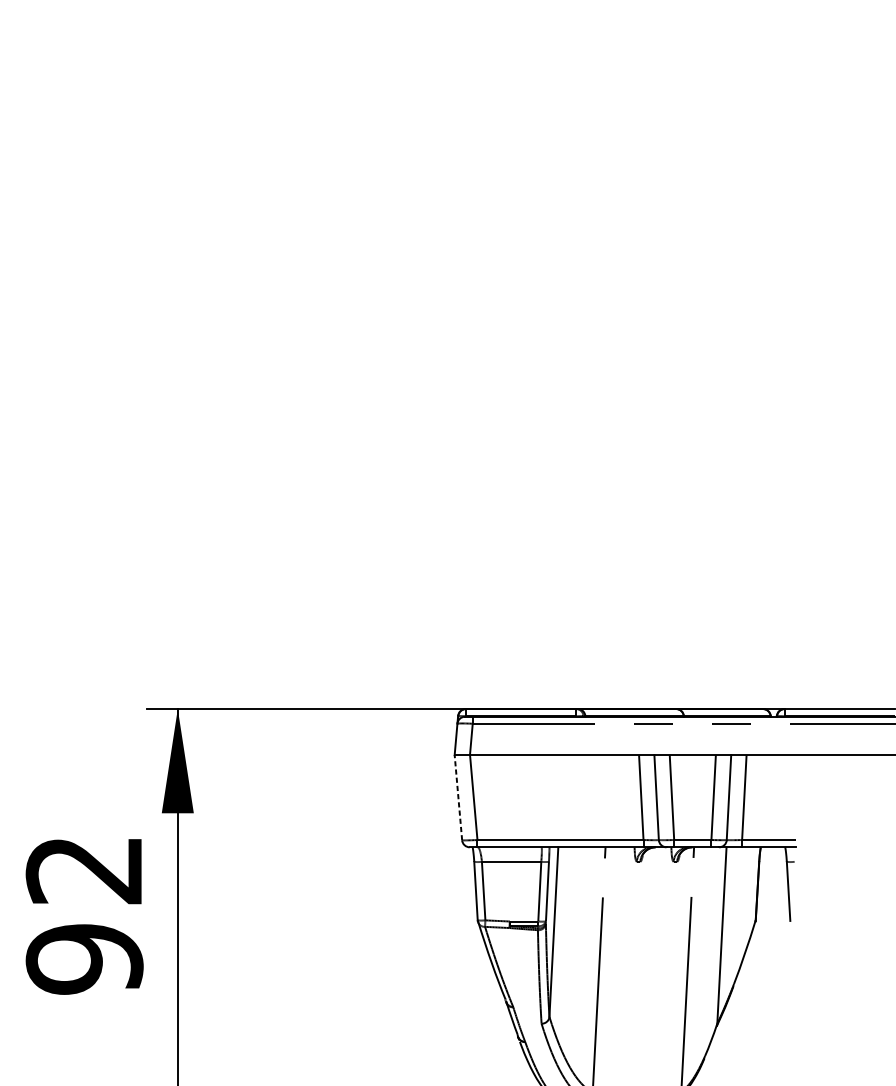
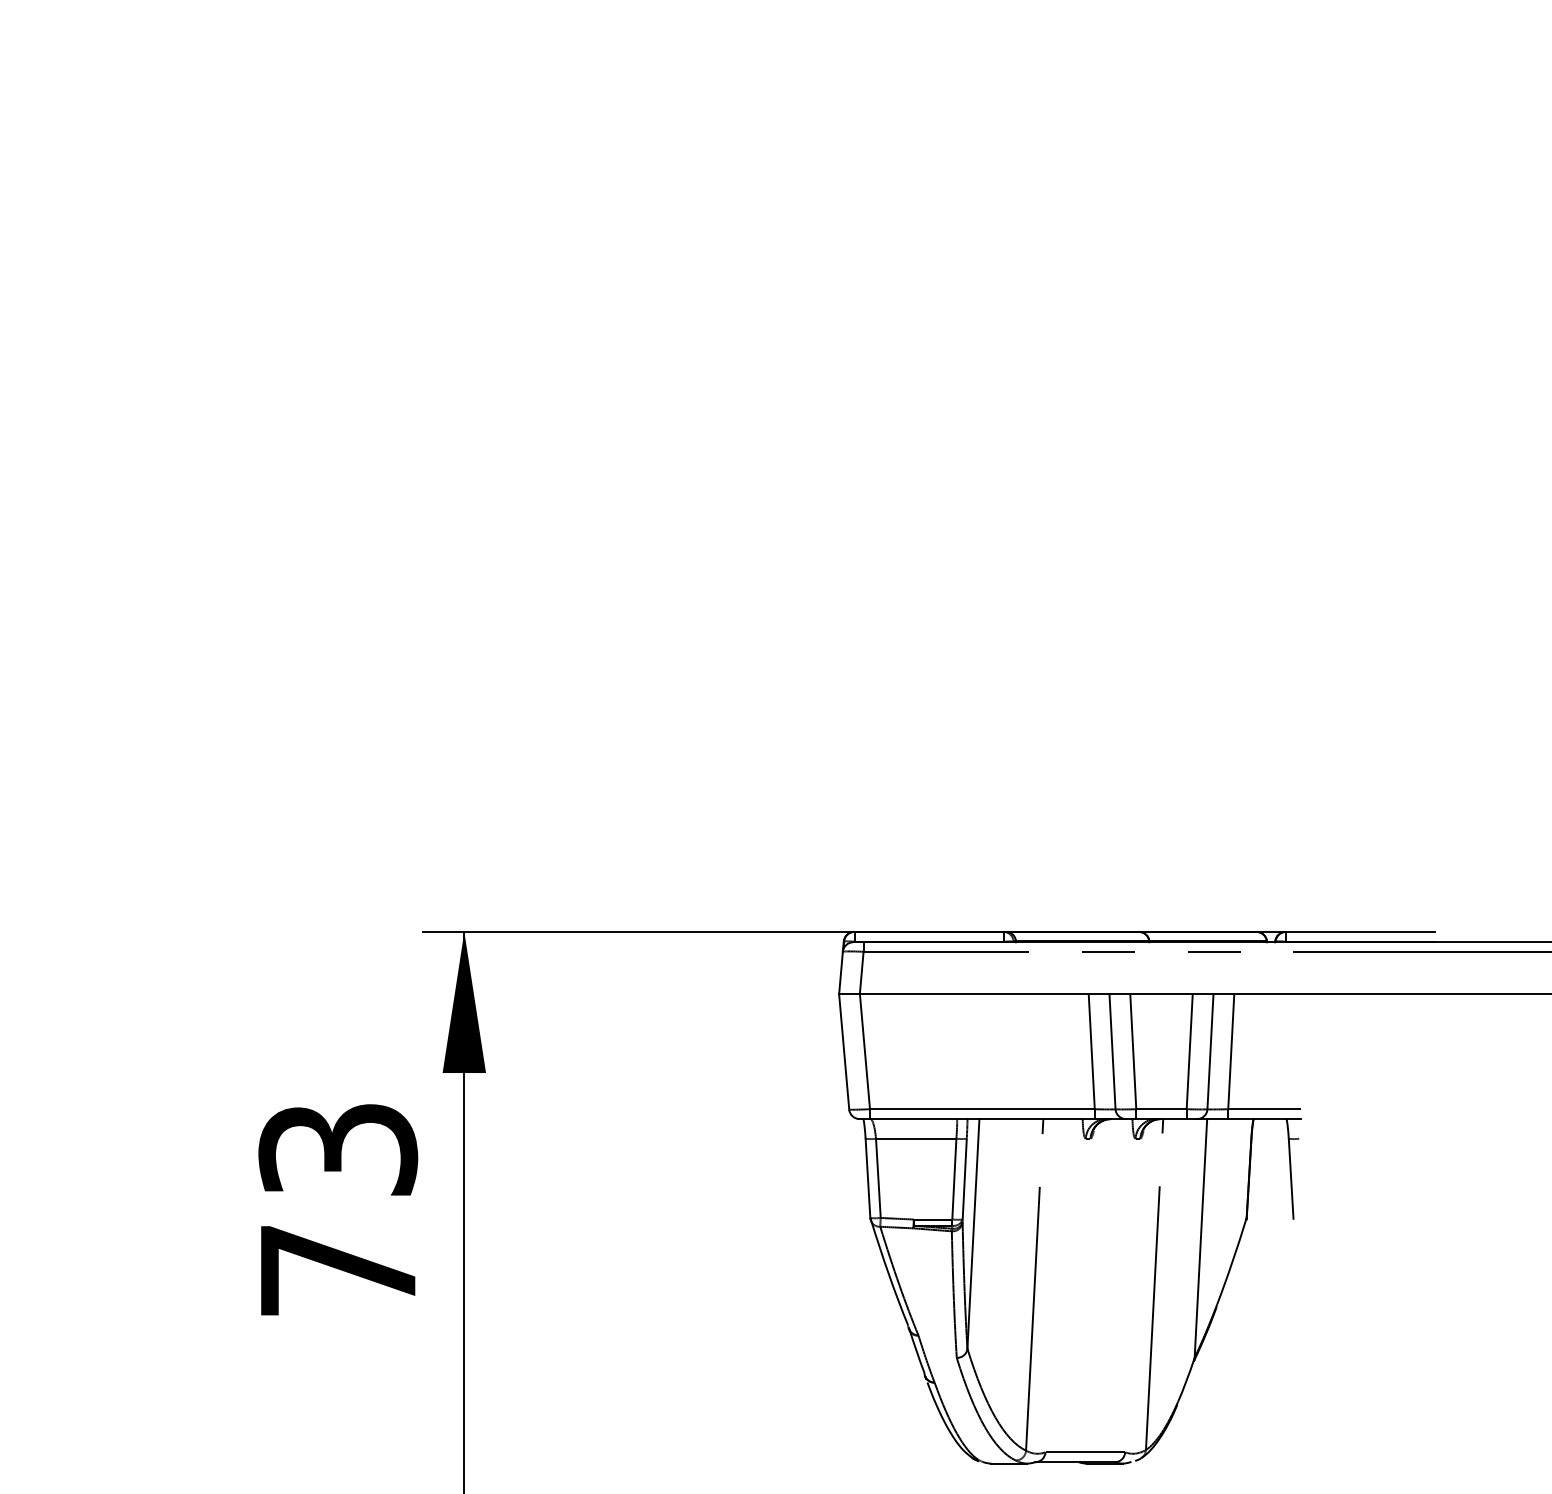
line: (458, 797) -> (844, 1051), dashed -> solid
text: (84, 915) -> (338, 1211), 92 -> 73

